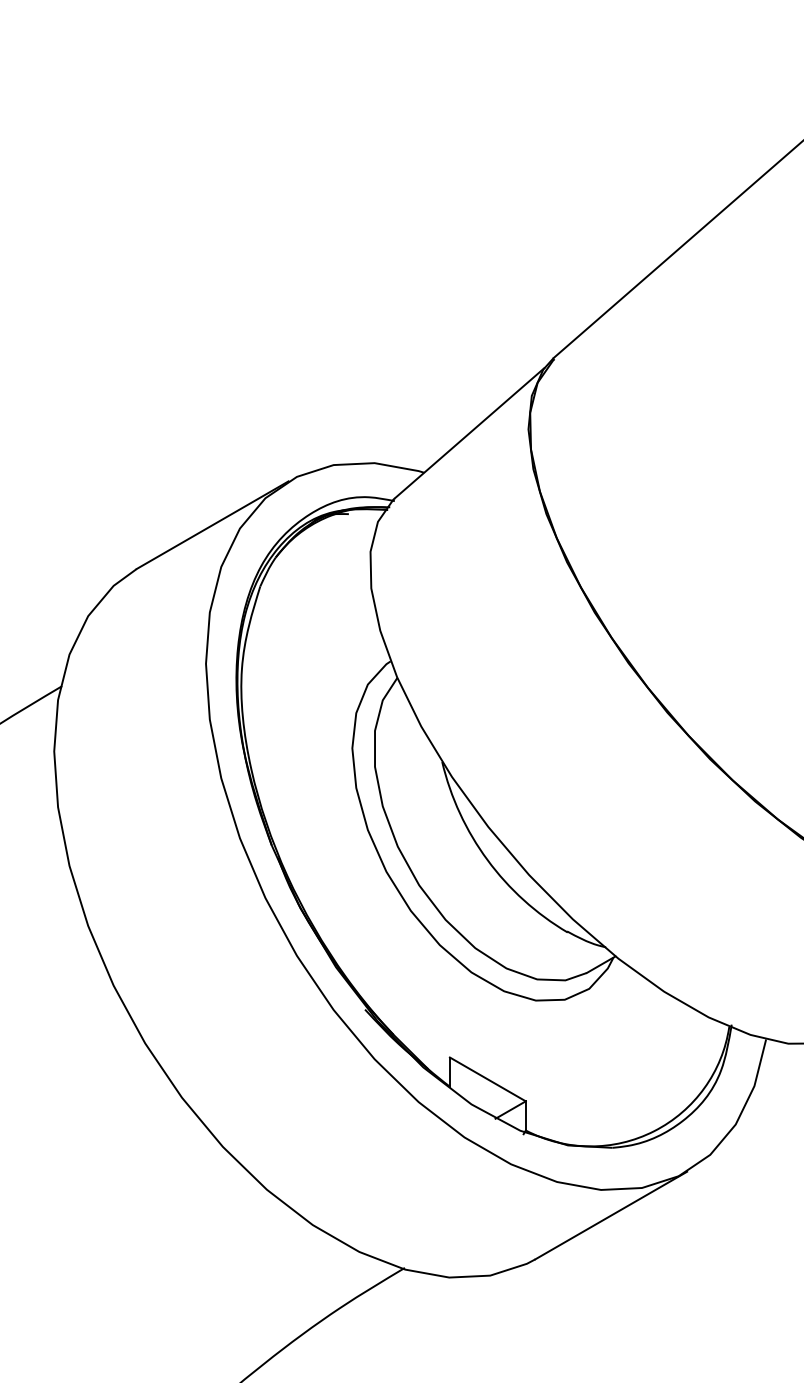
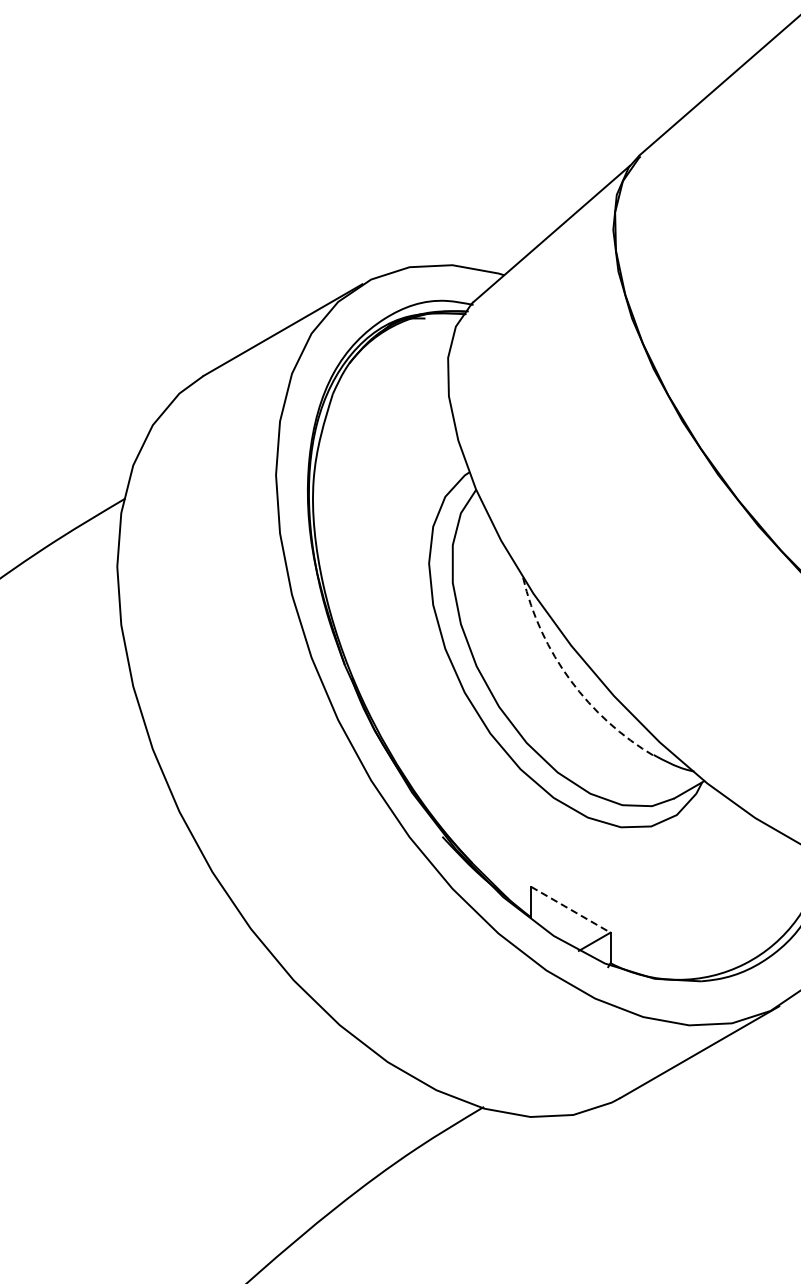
arc: (487, 860) -> (570, 680), solid -> dashed
line: (487, 1079) -> (570, 909), solid -> dashed

